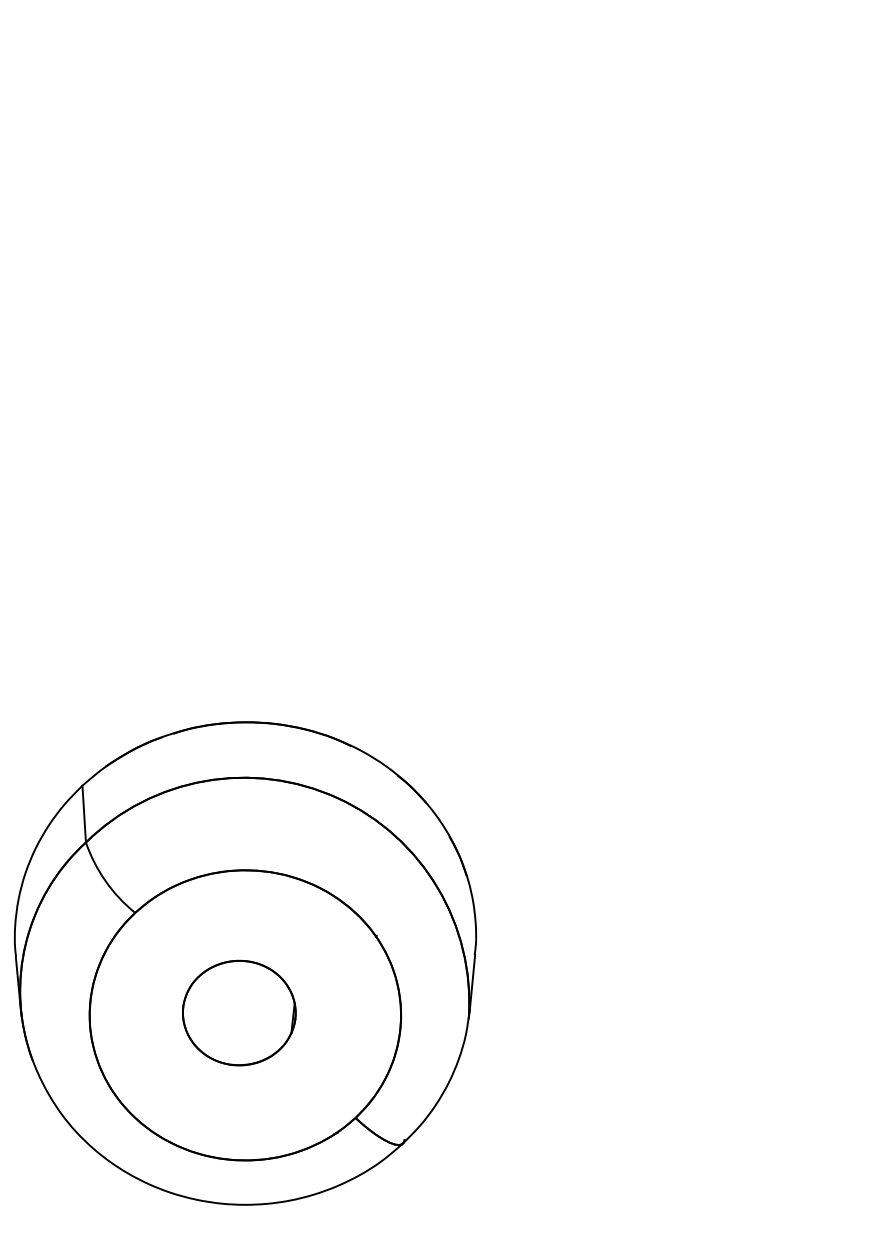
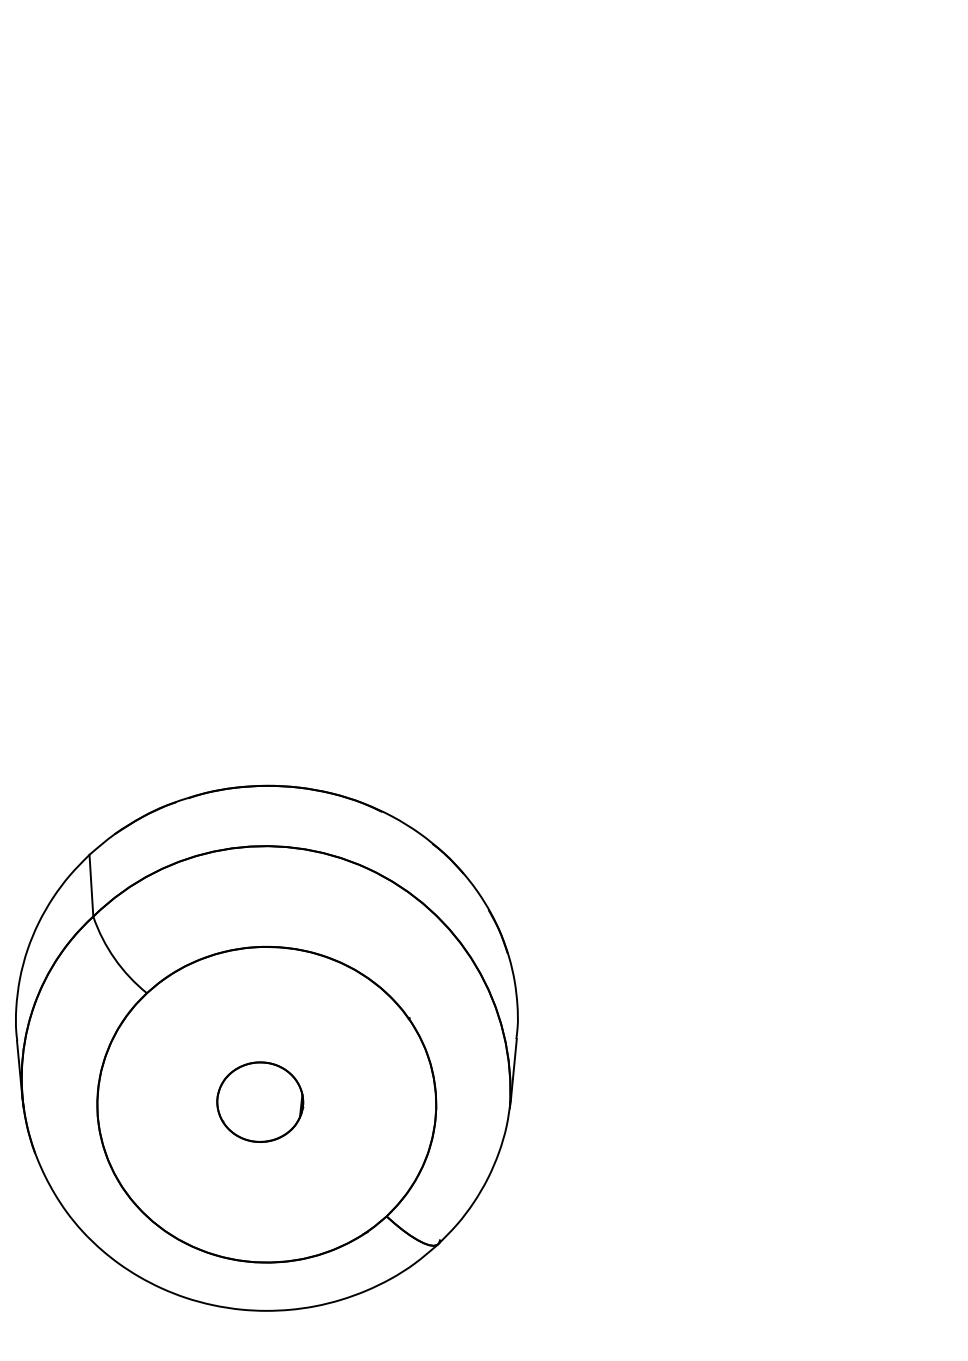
part: (239, 1012) -> (260, 1101), size x0.7

